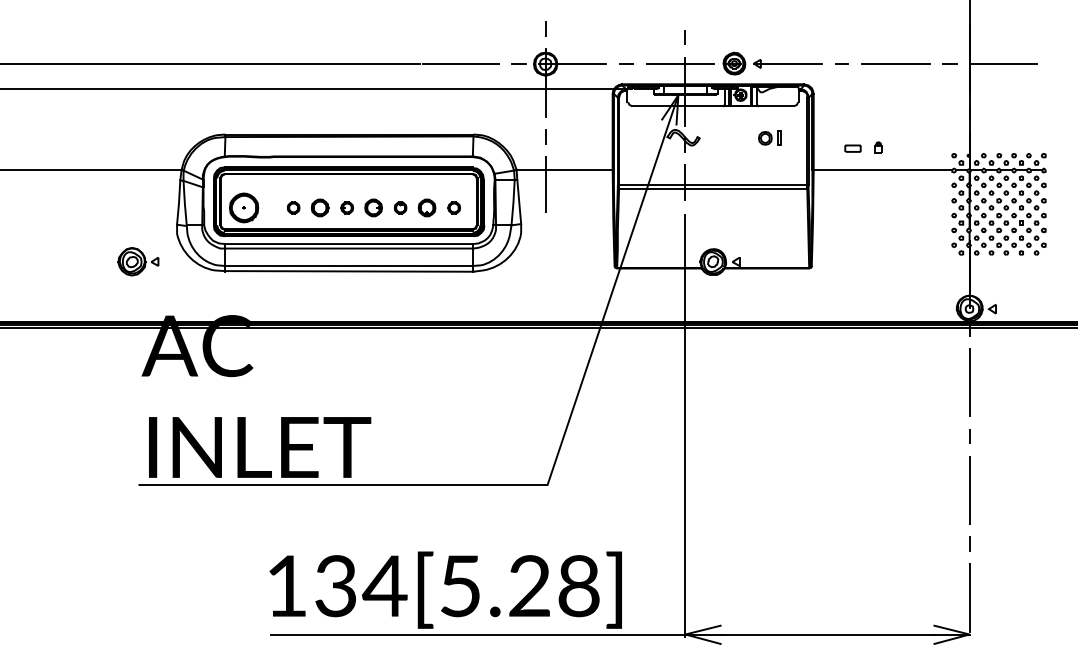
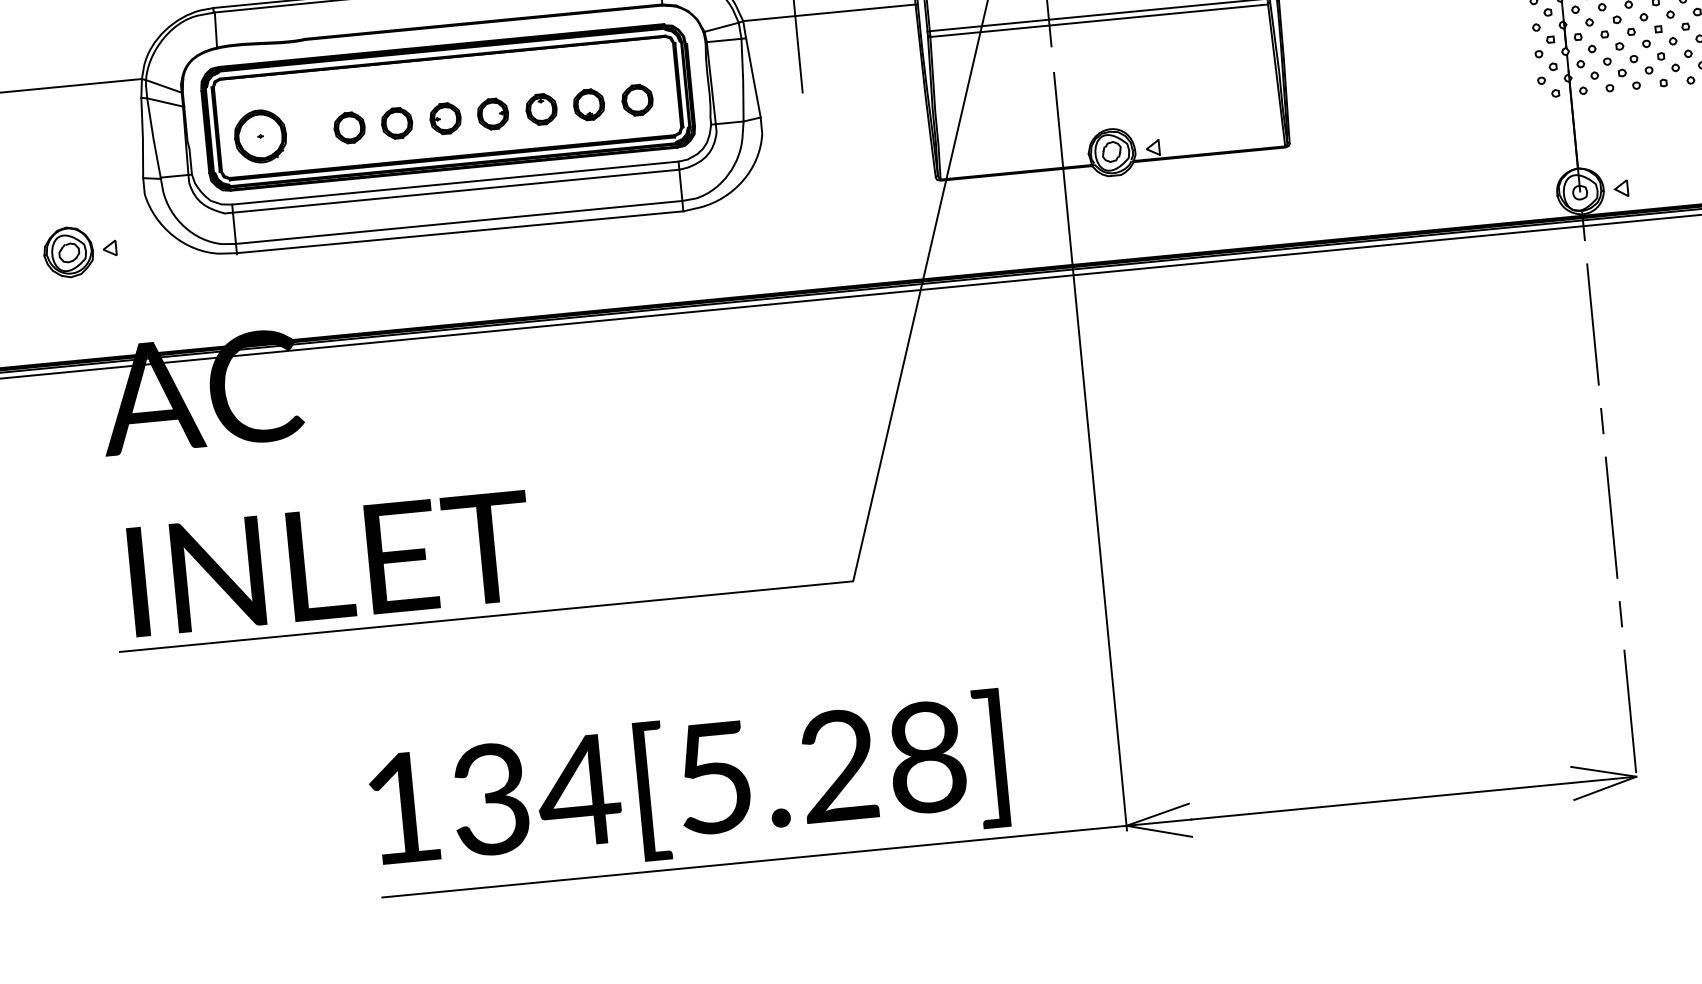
part: (293, 207) -> (349, 127), size x1.43
part: (347, 207) -> (446, 117), size x1.43
part: (400, 207) -> (541, 108), size x1.43
part: (454, 207) -> (638, 99), size x1.43

